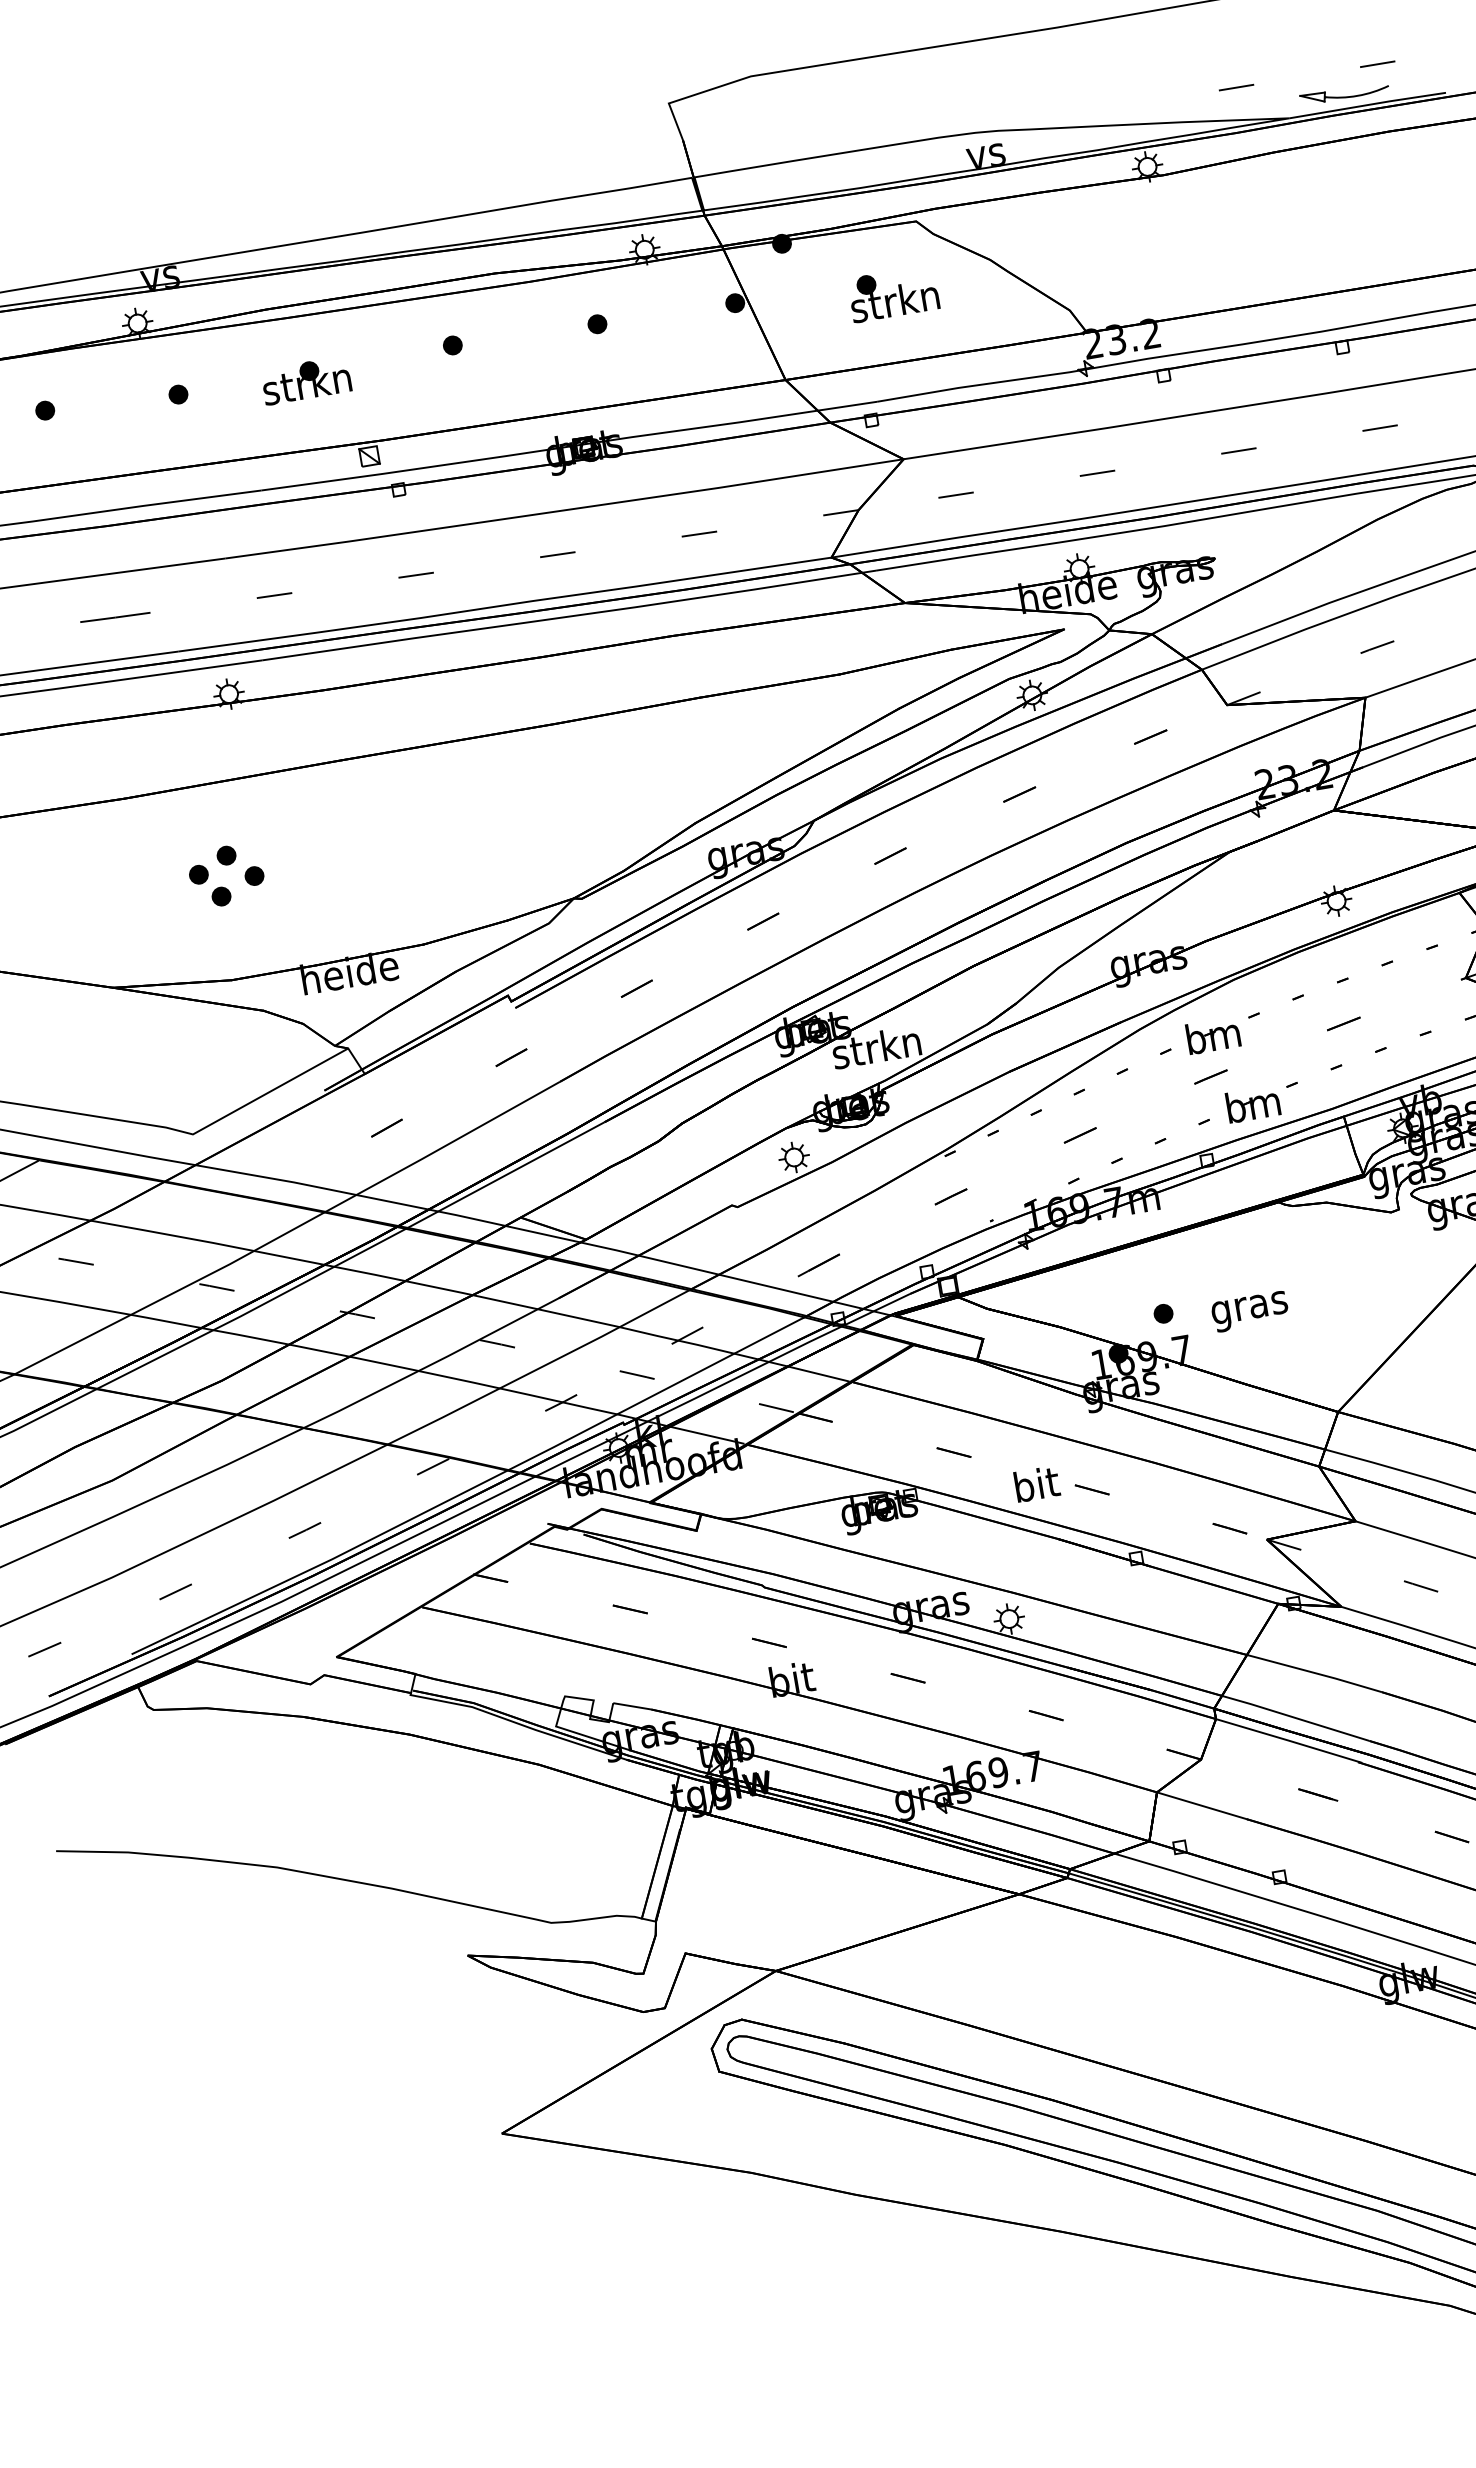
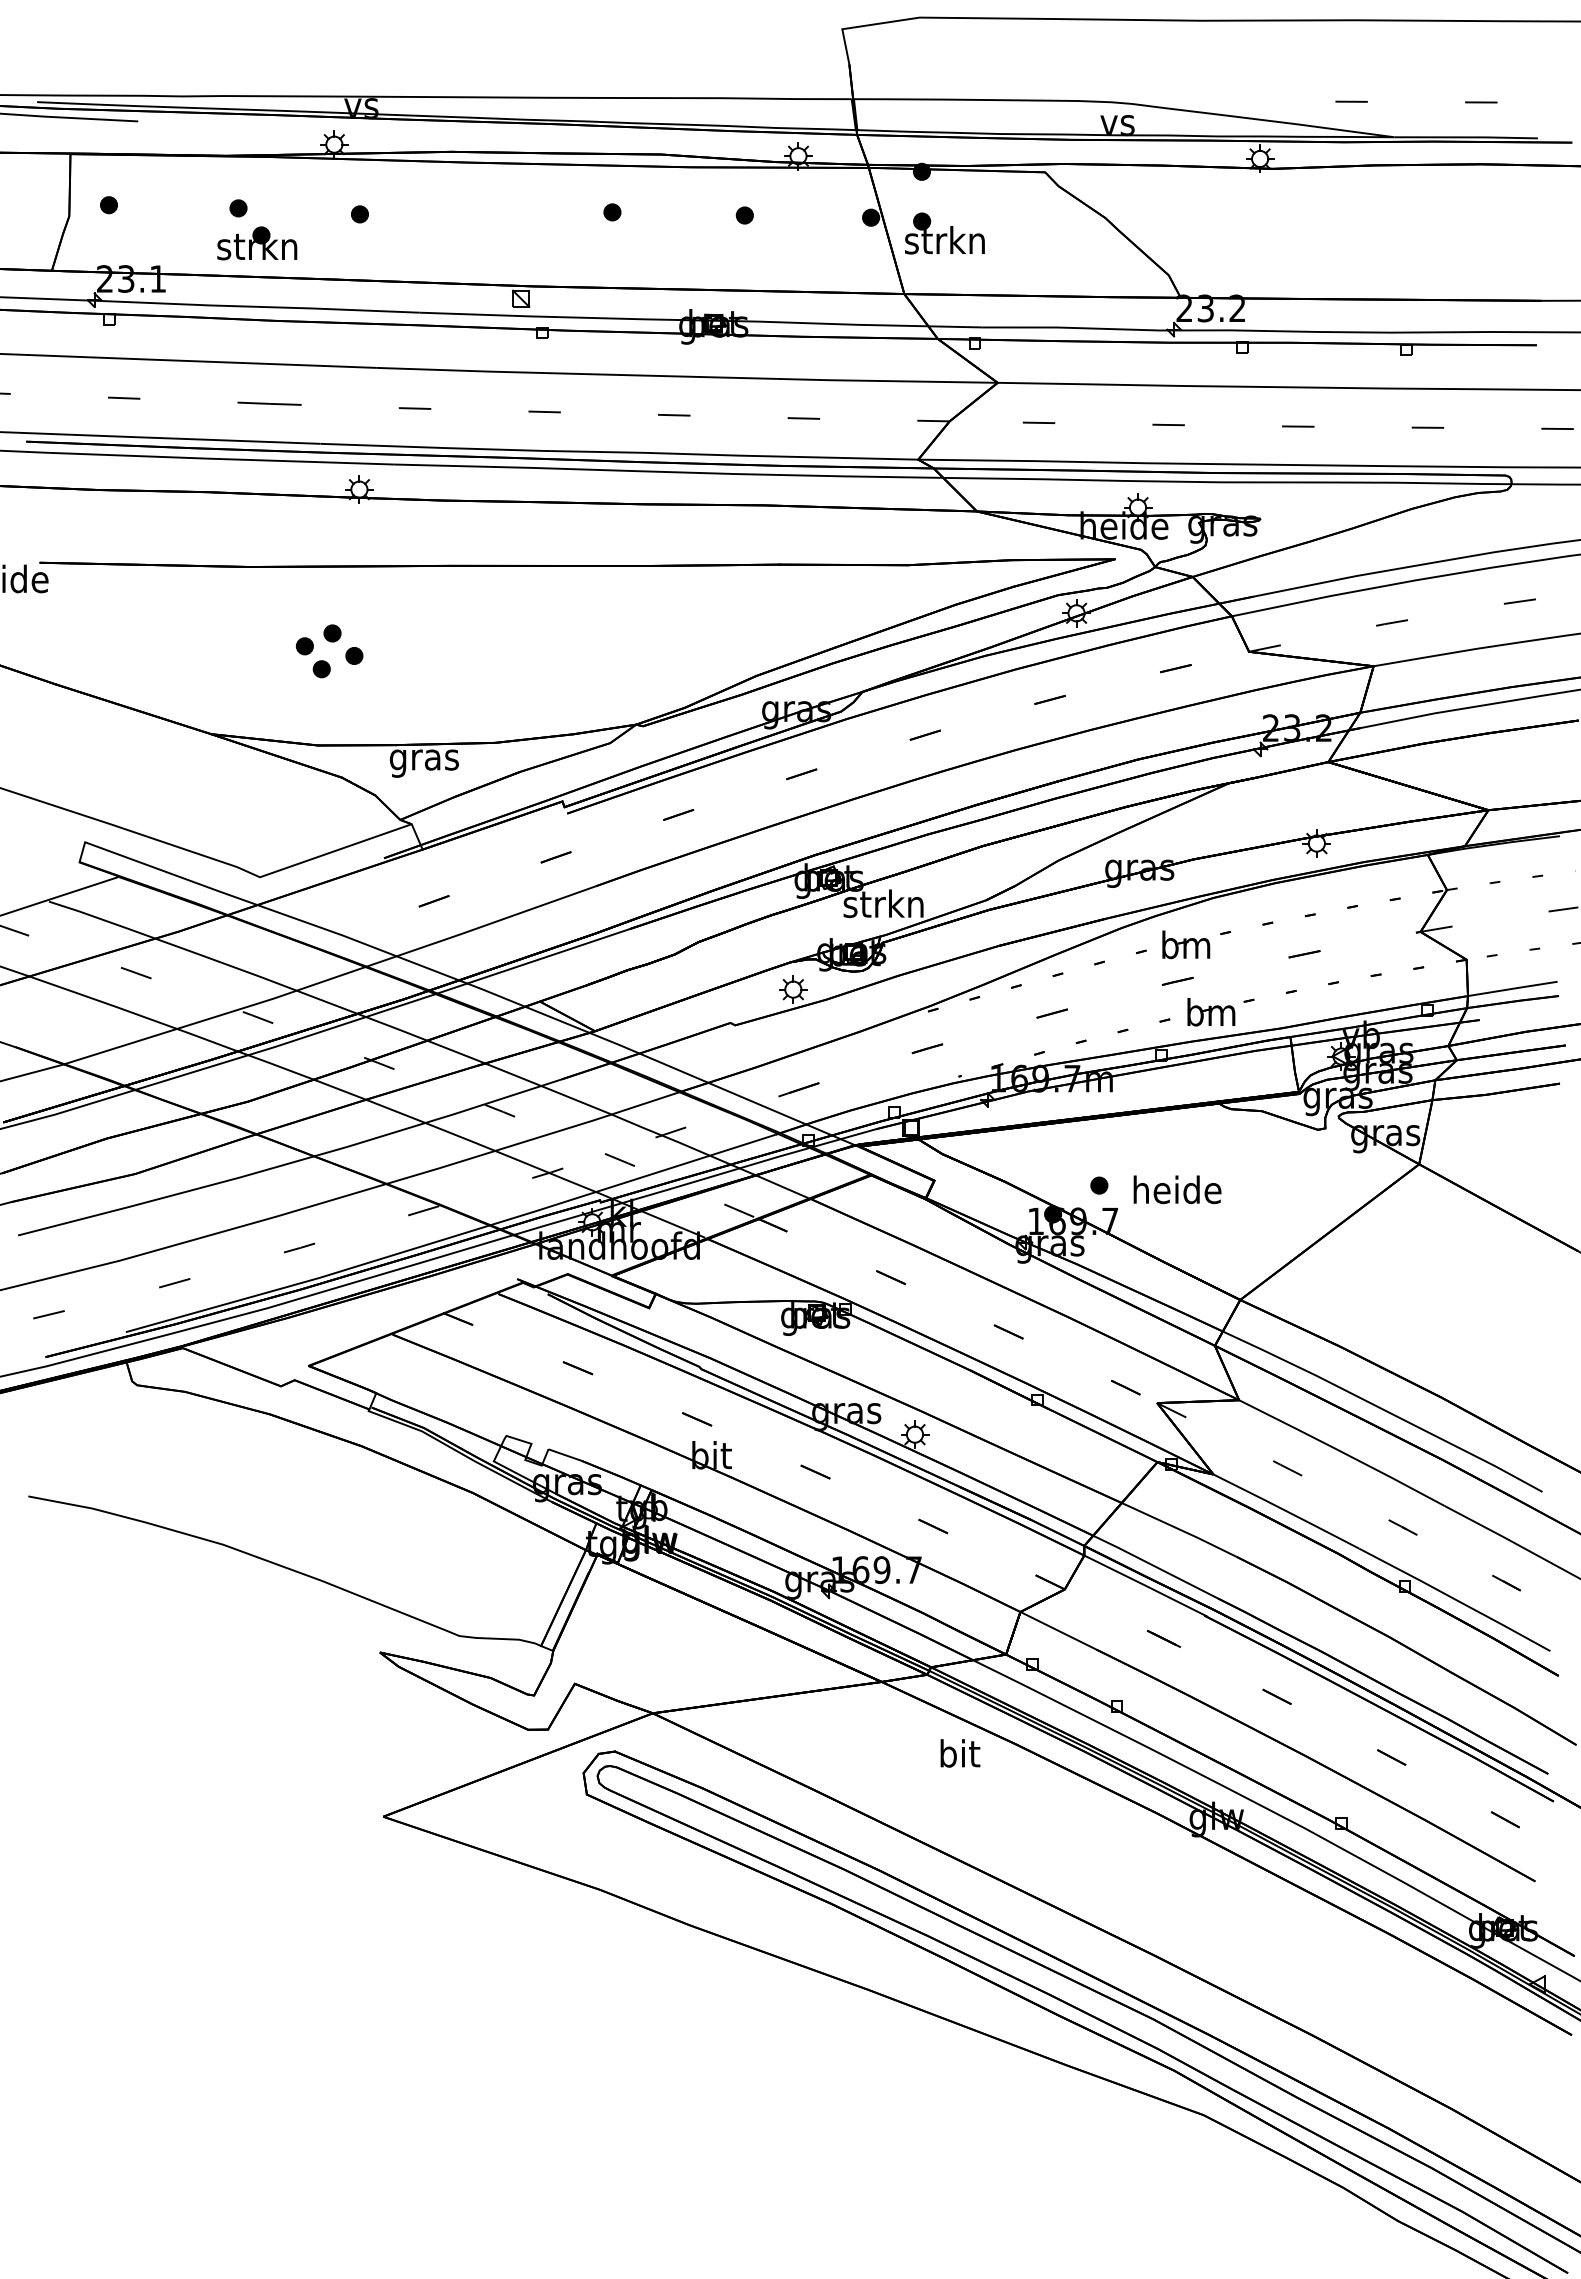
part: (1343, 92) -> (1446, 122), removed
part: (893, 293) -> (944, 233), moved
part: (306, 380) -> (257, 243), moved
text: (350, 975) -> (424, 759), heide -> gras
text: (1250, 1307) -> (1177, 1193), gras -> heide
text: (1037, 1484) -> (960, 1753), moved

